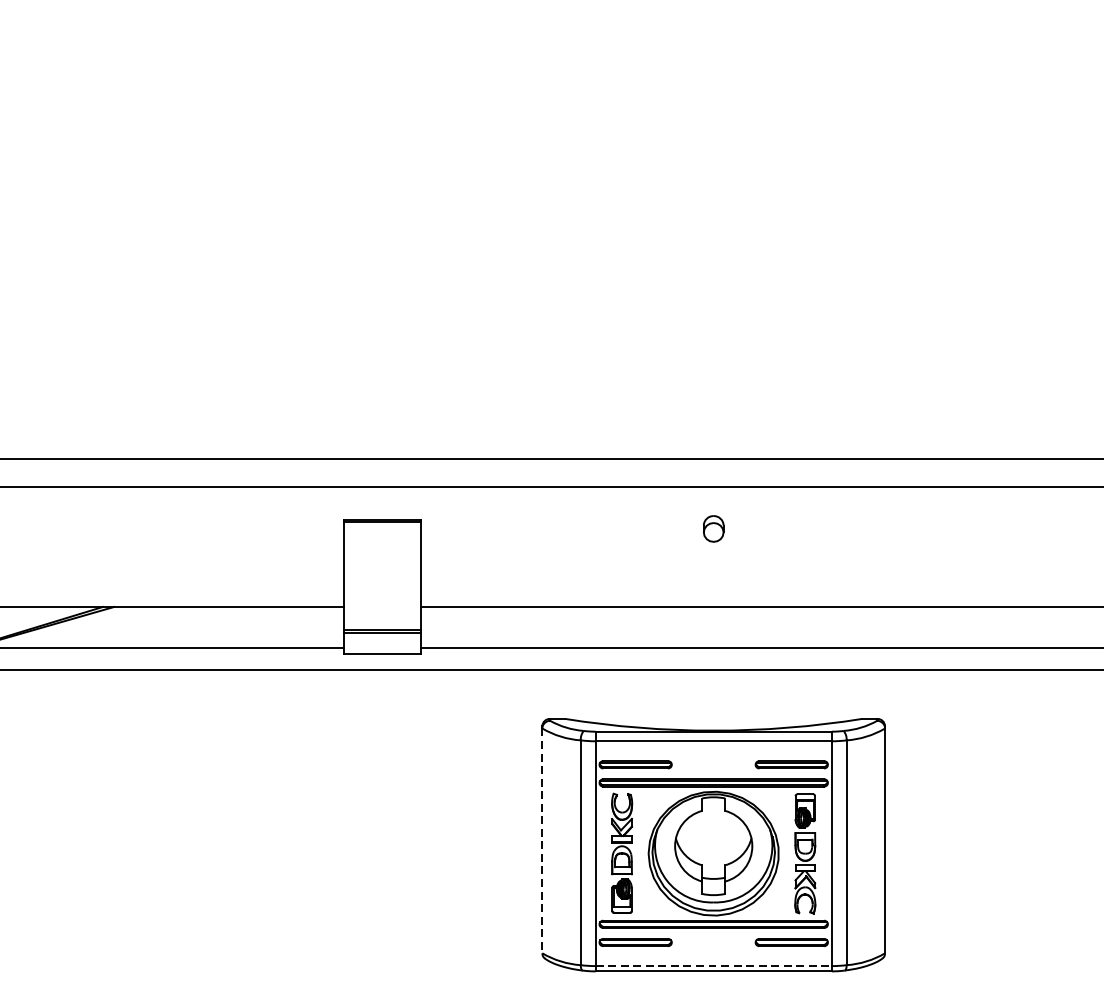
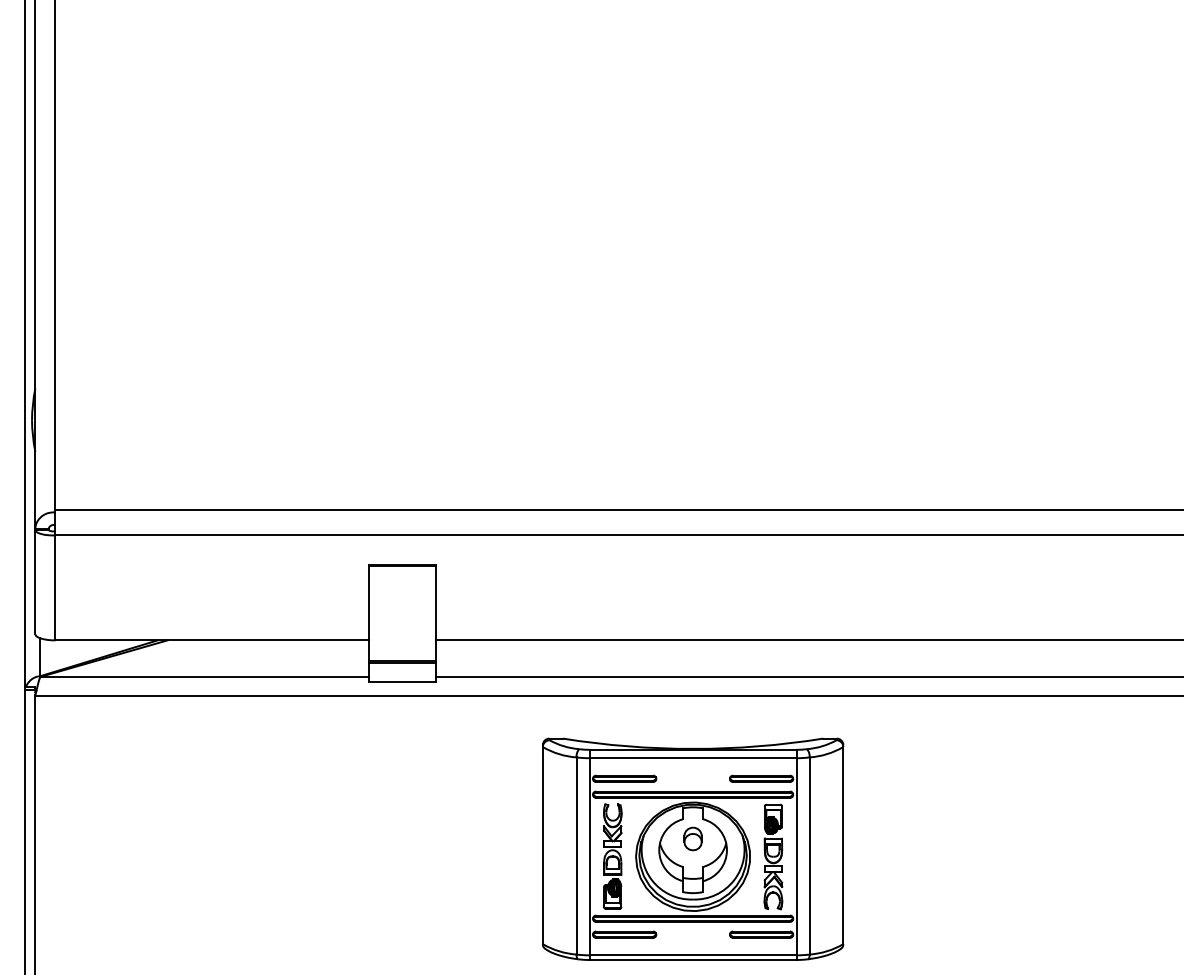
part: (713, 528) -> (692, 838), moved
line: (541, 840) -> (542, 845), dashed -> solid
line: (714, 966) -> (693, 955), dashed -> solid

